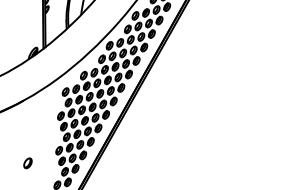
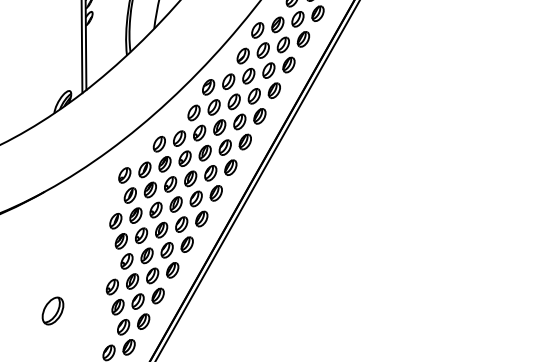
part: (27, 163) -> (52, 311), size x1.43

